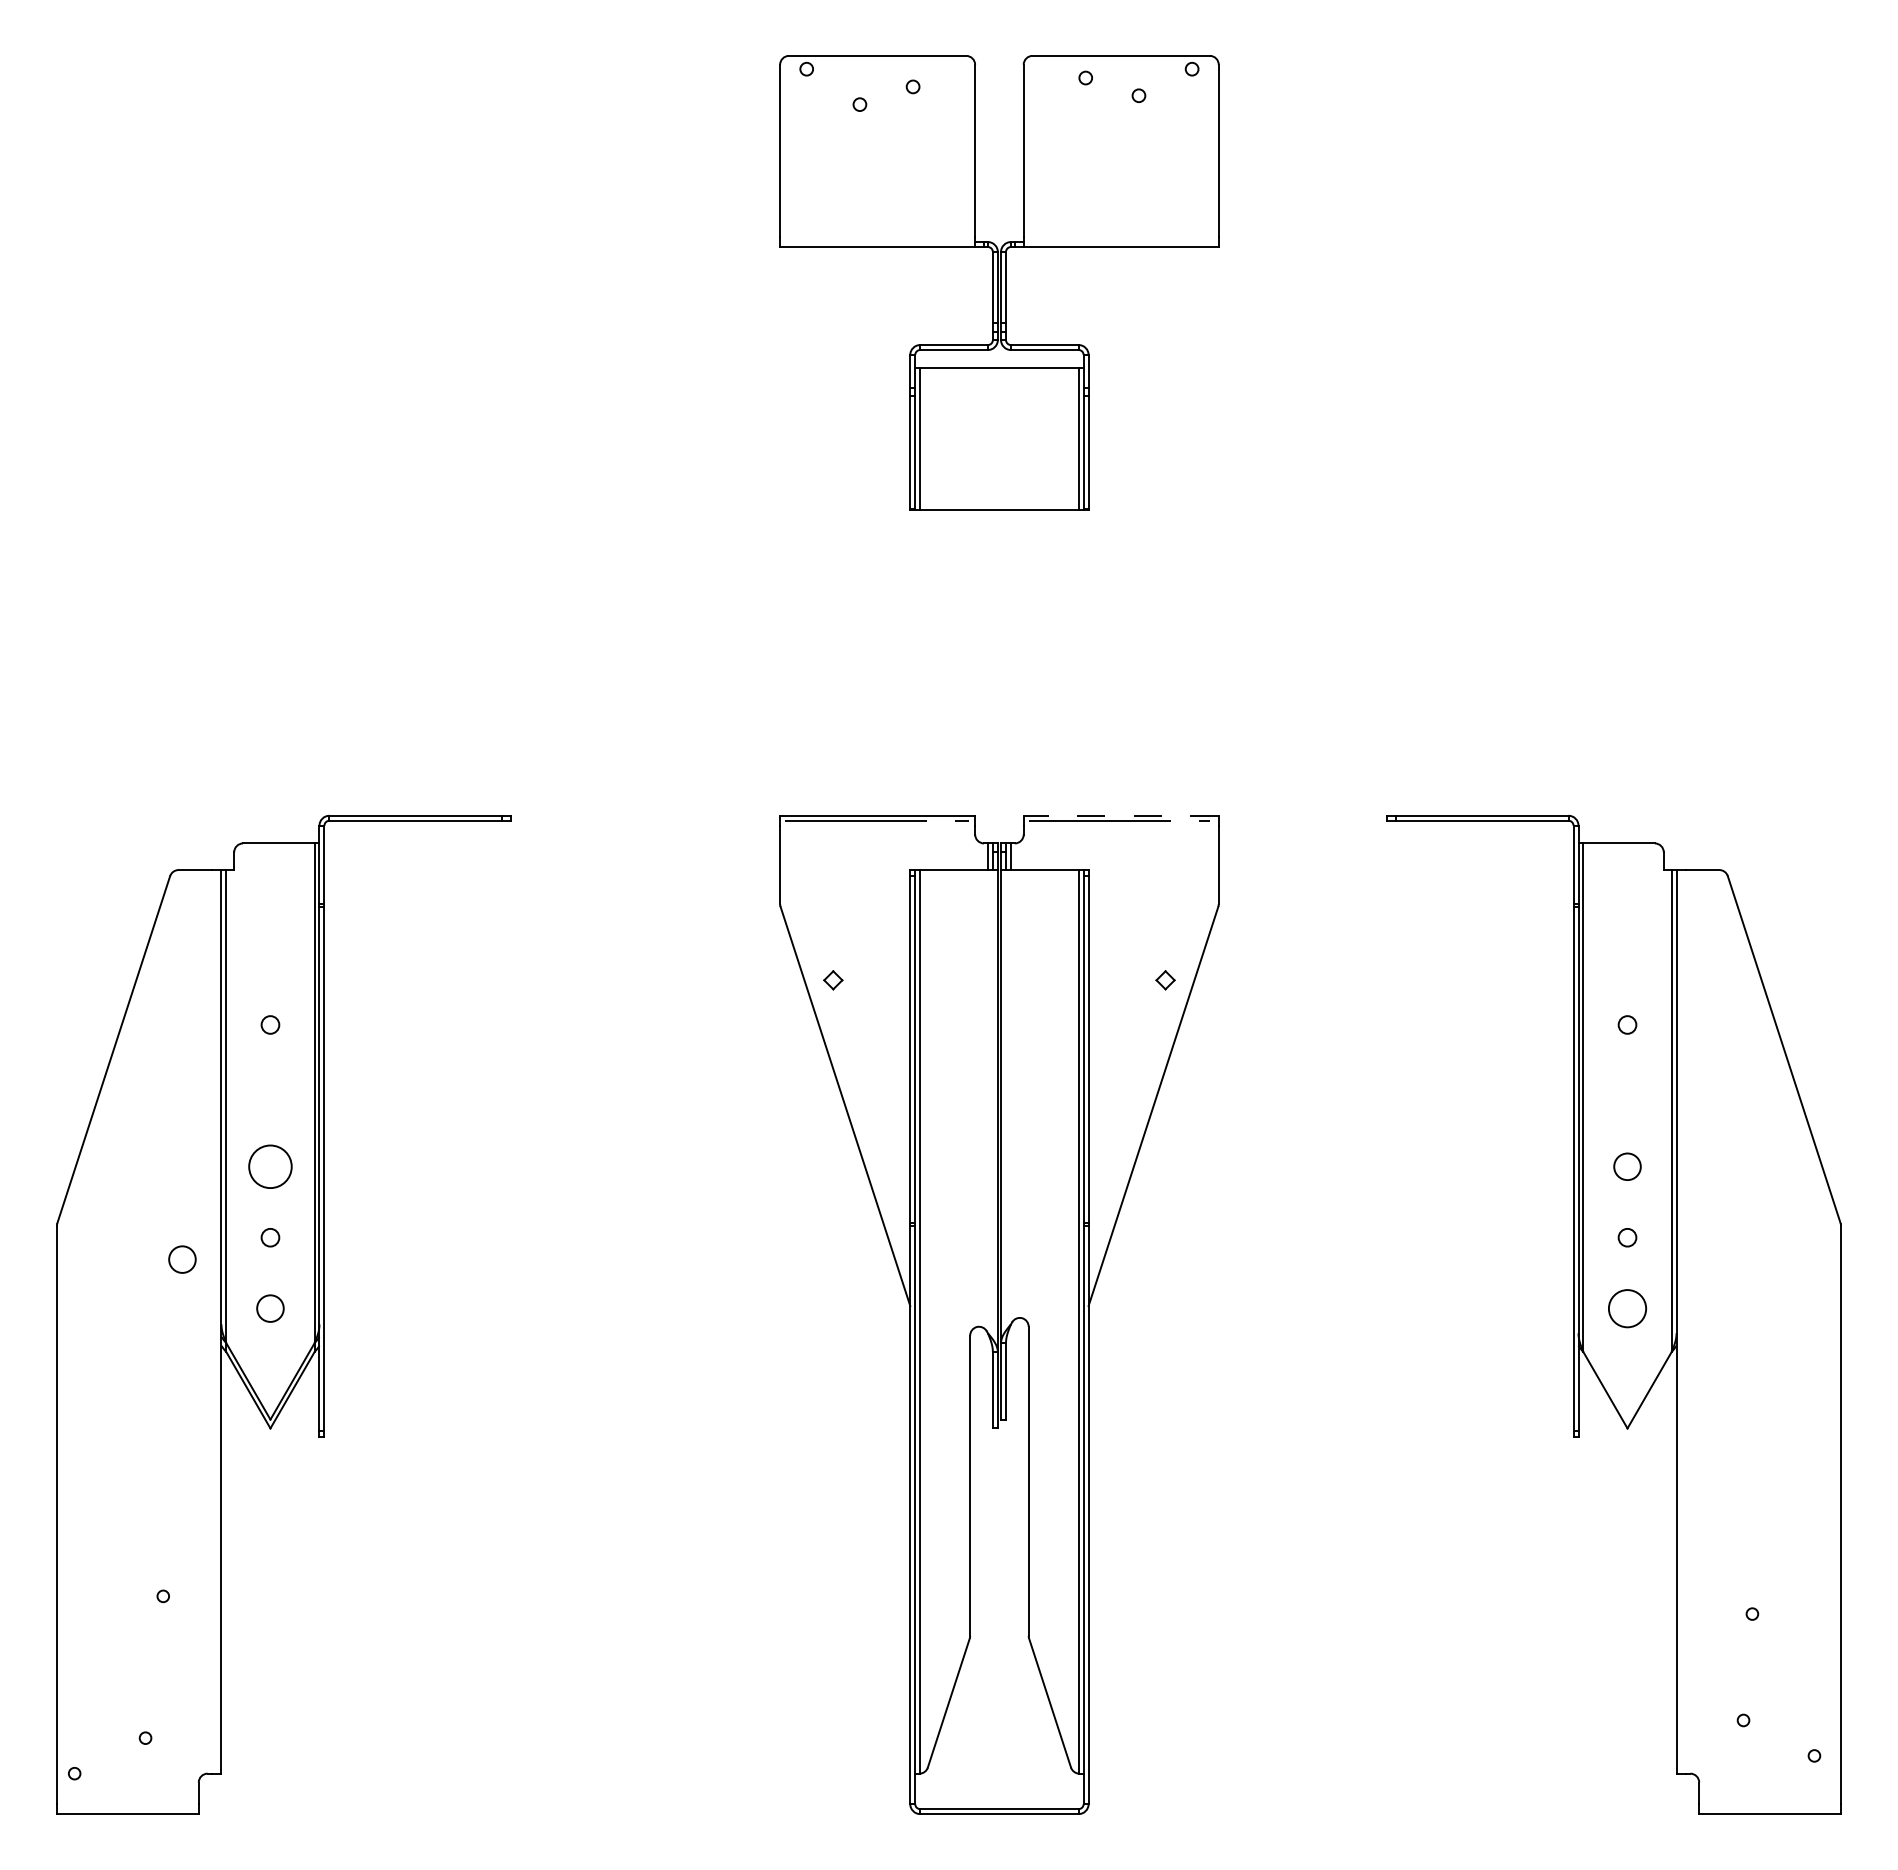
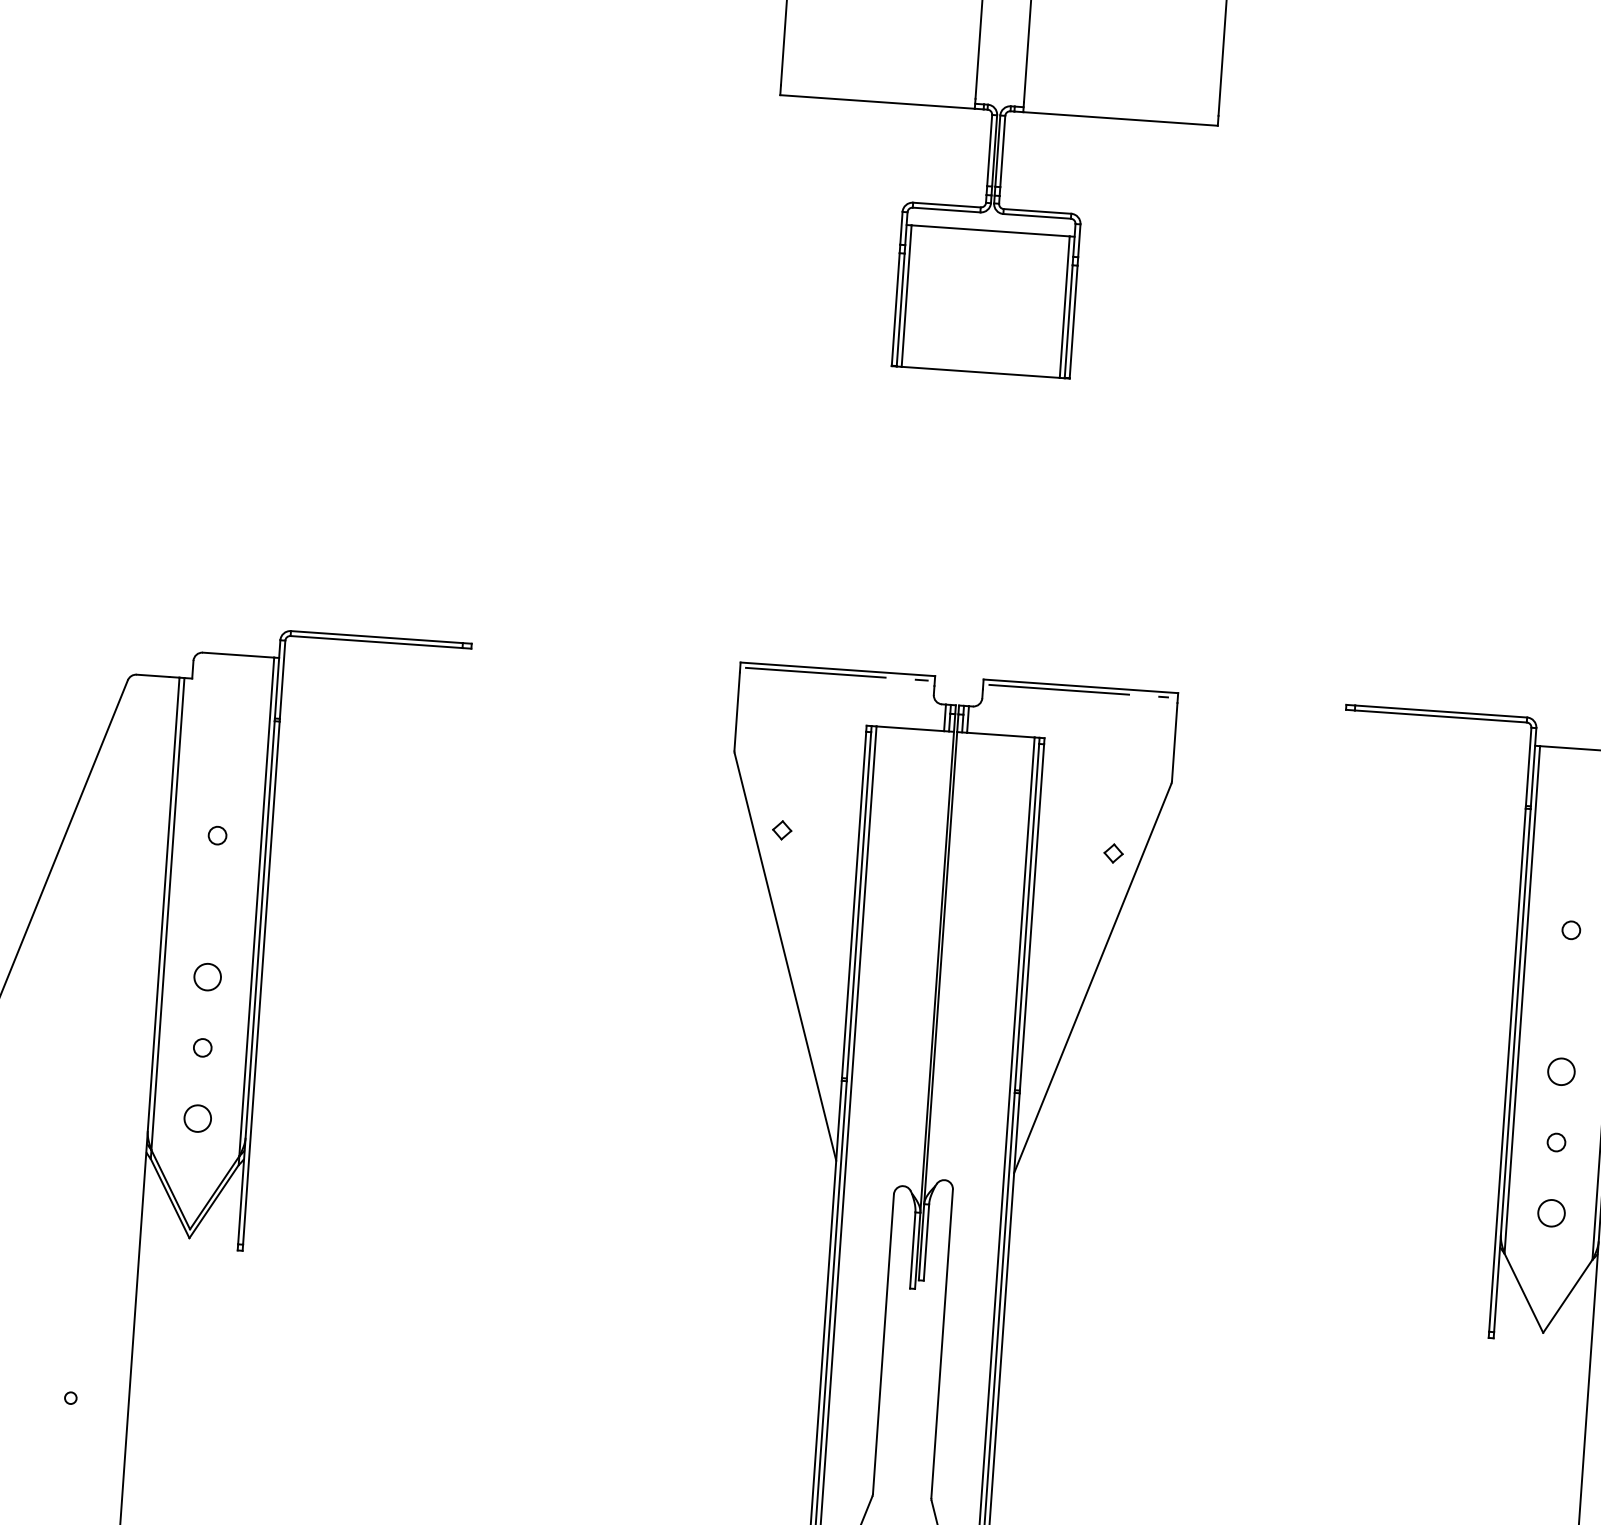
line: (1121, 815) -> (1081, 686), dashed -> solid
circle: (270, 1166) -> (207, 976), size x0.62
circle: (182, 1259) -> (113, 1063), removed
circle: (1627, 1308) -> (1551, 1213), size x0.71

